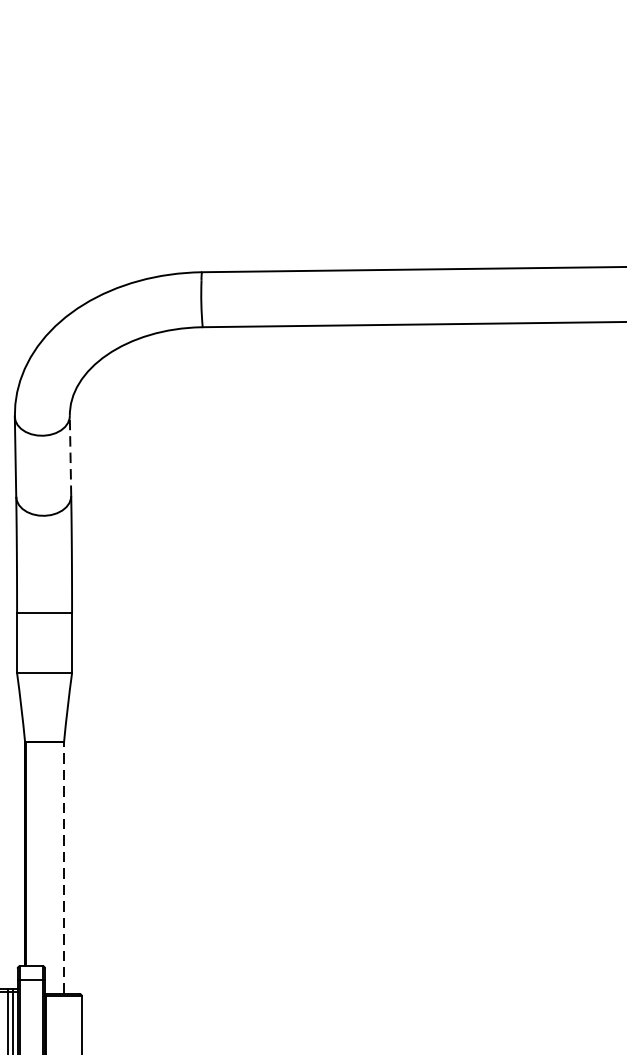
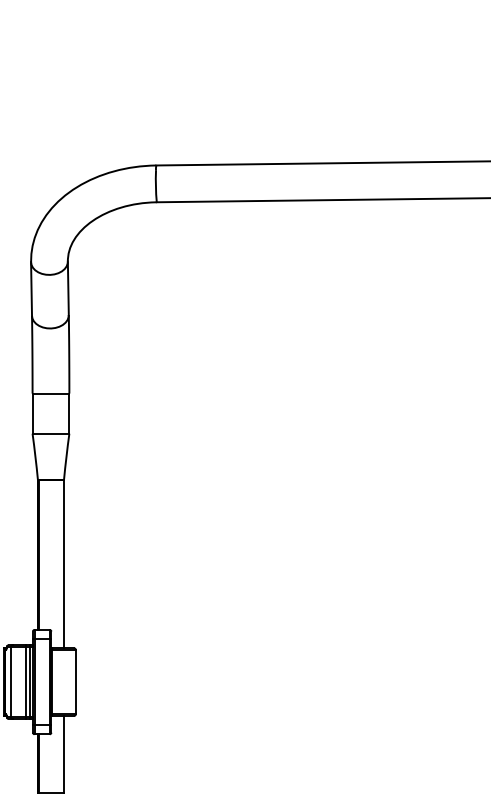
line: (70, 456) -> (68, 288), dashed -> solid
line: (64, 866) -> (64, 563), dashed -> solid

